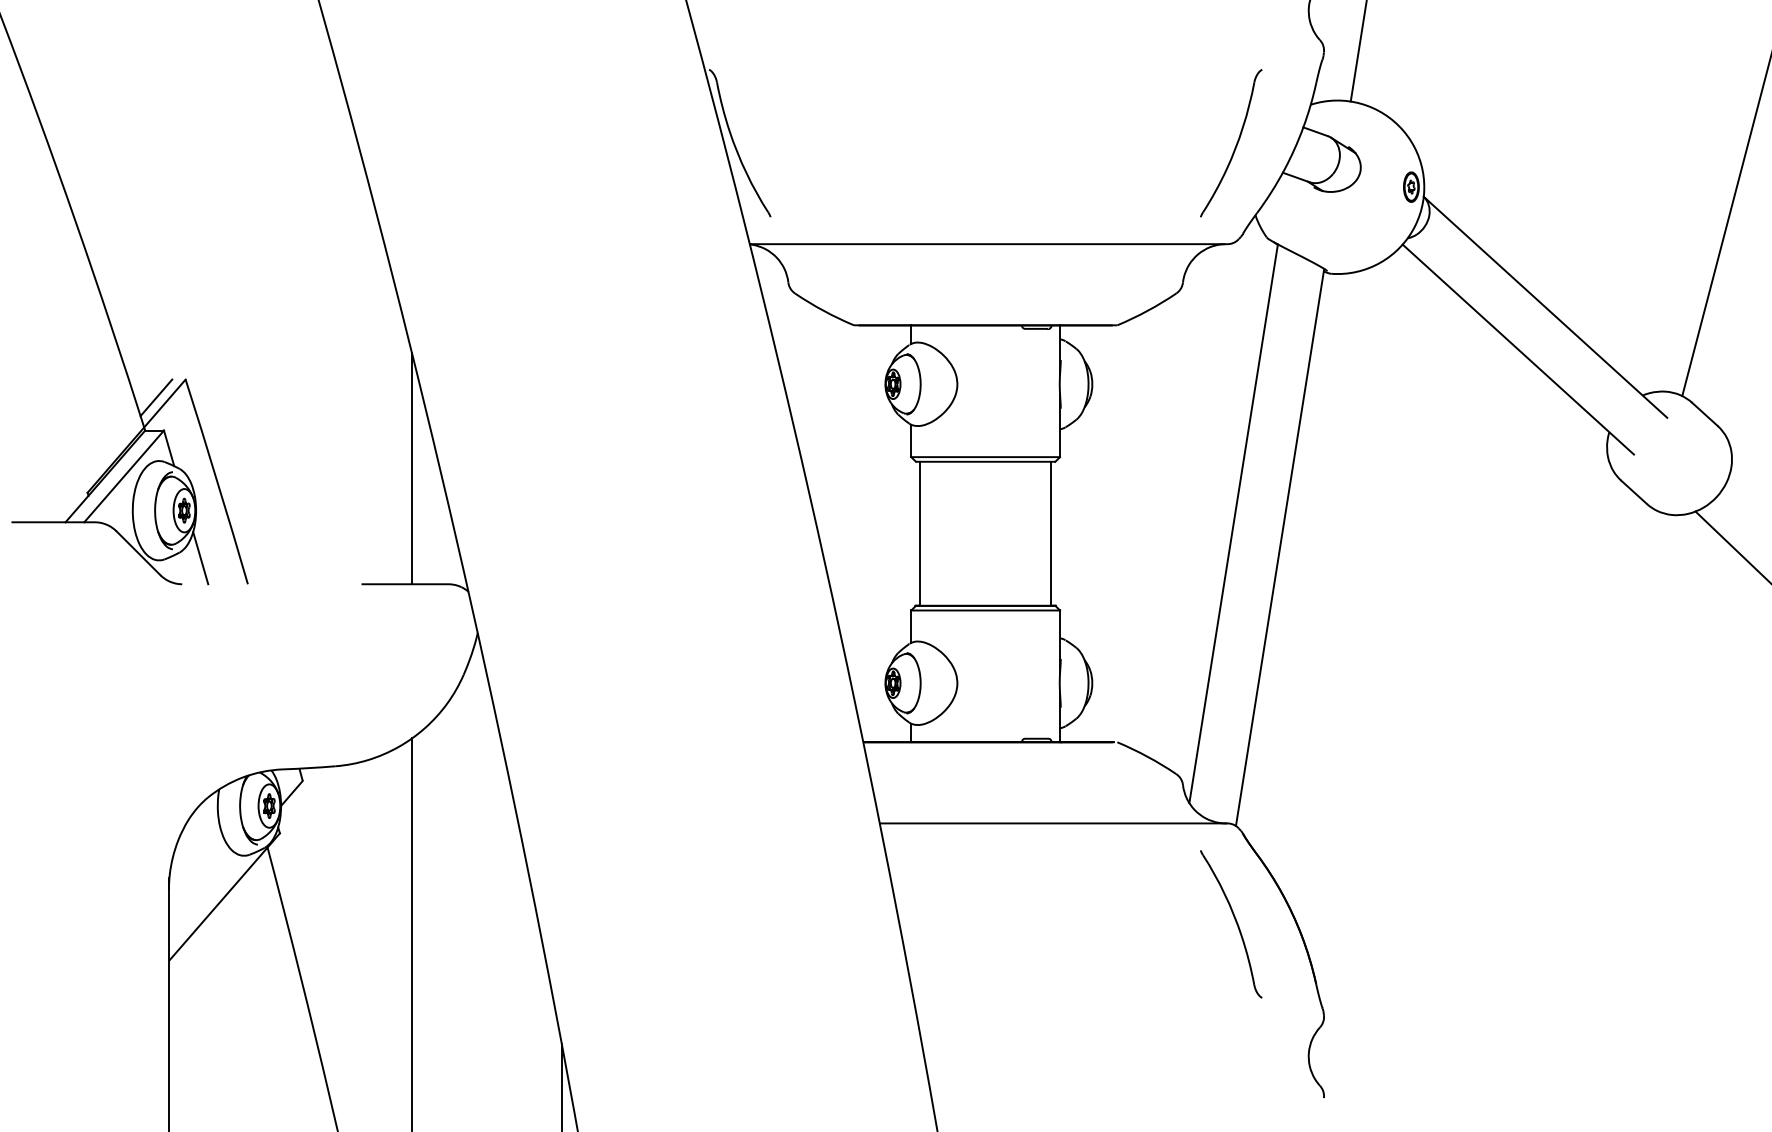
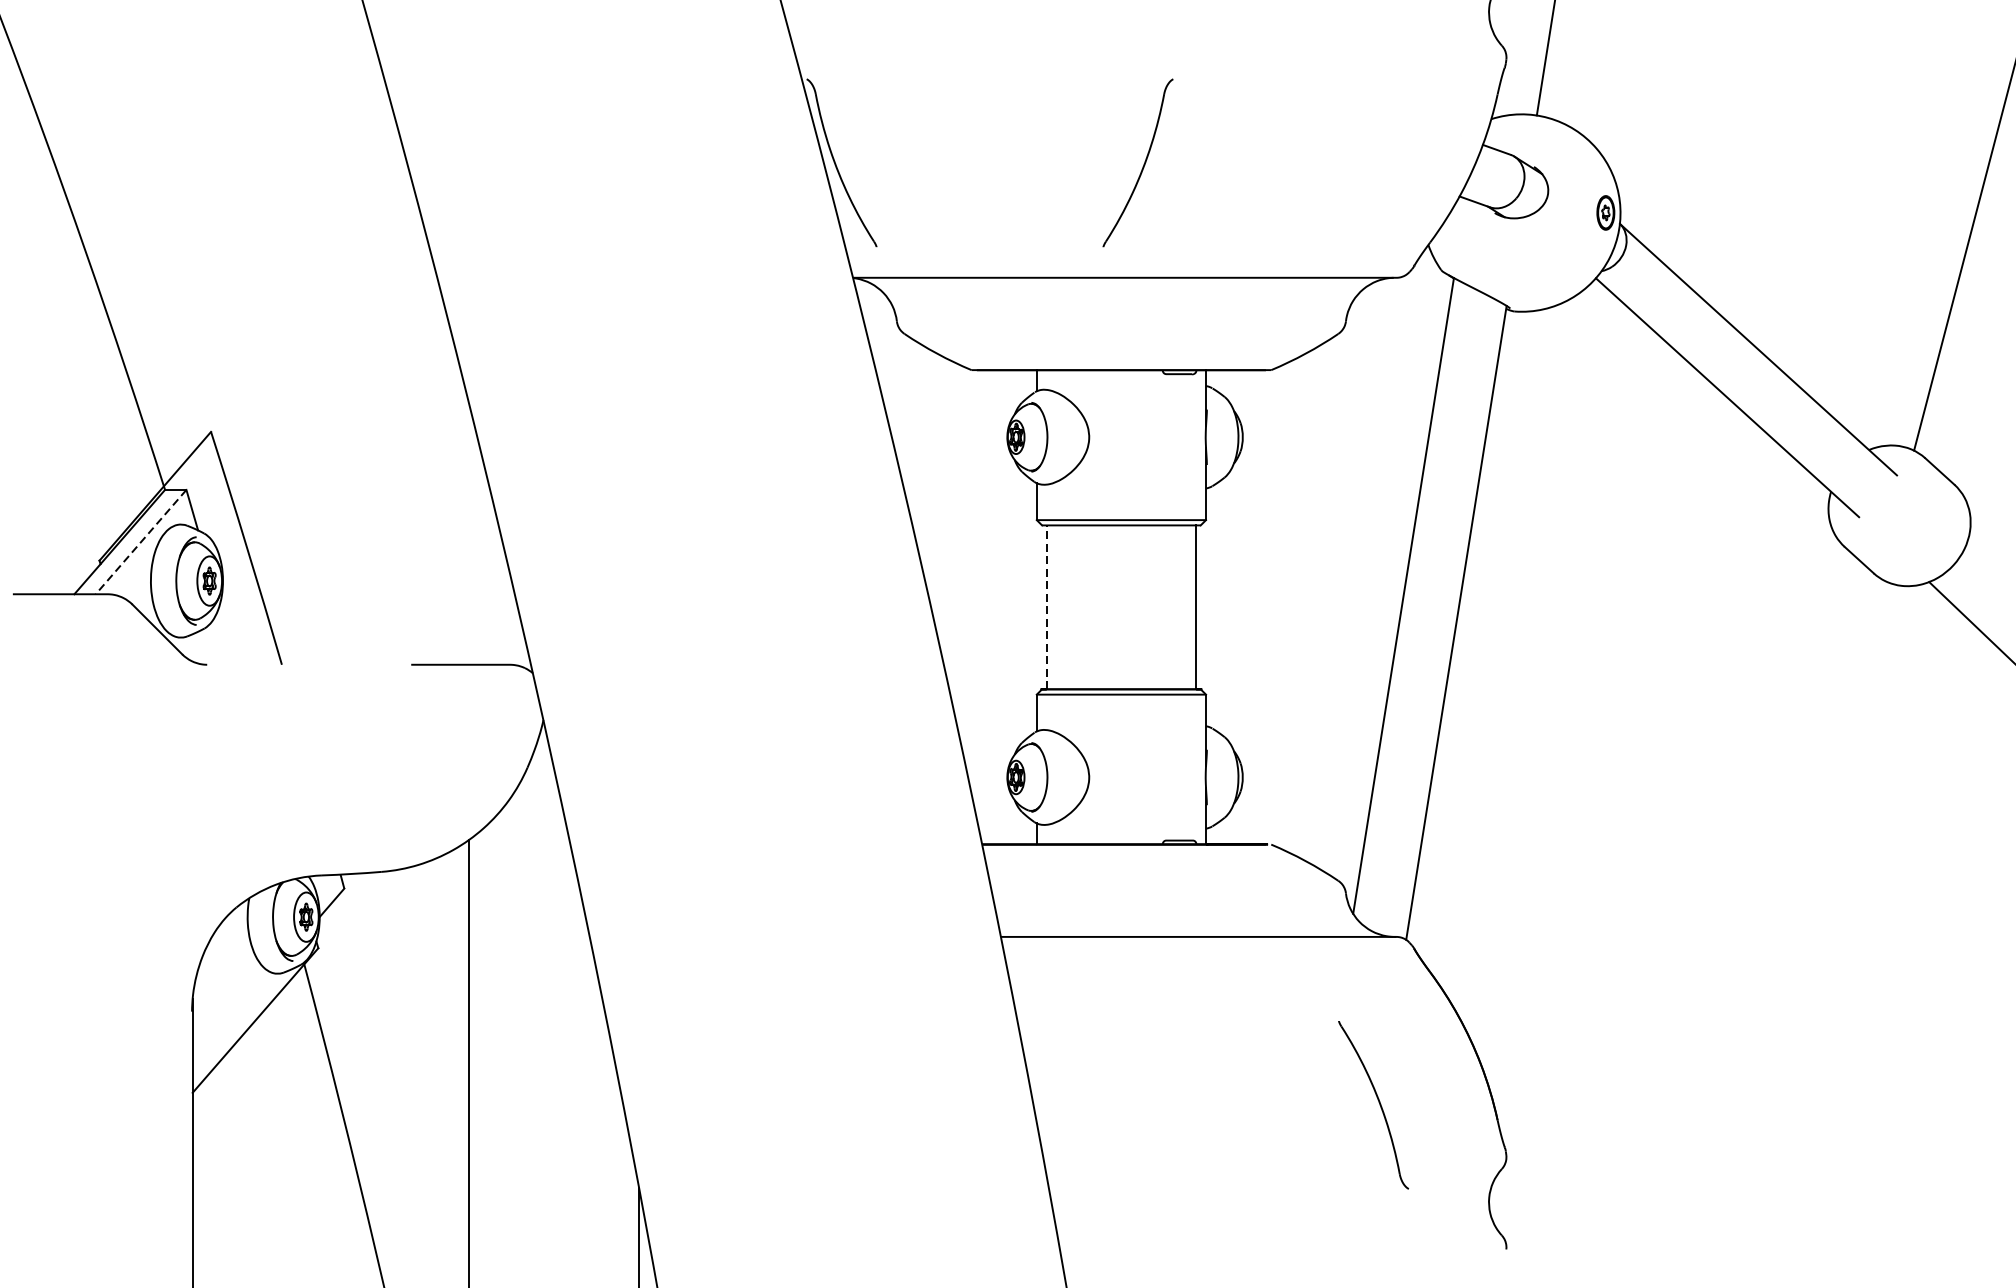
part: (1231, 143) -> (1138, 163), moved
line: (156, 397) -> (177, 452), removed
line: (412, 468) -> (469, 533), removed
line: (124, 476) -> (141, 542), solid -> dashed
line: (919, 533) -> (1046, 607), solid -> dashed
line: (200, 558) -> (227, 635), removed
part: (1231, 924) -> (1373, 1105), moved

